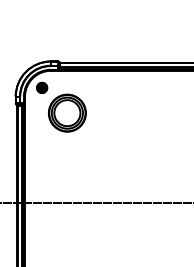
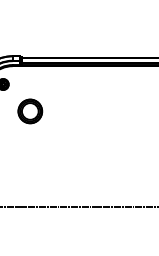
part: (67, 112) -> (30, 110), size x0.6

